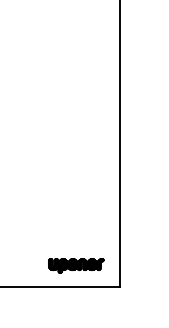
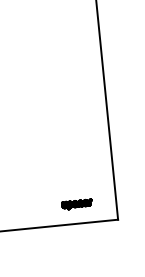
part: (76, 265) -> (77, 204), size x0.6

